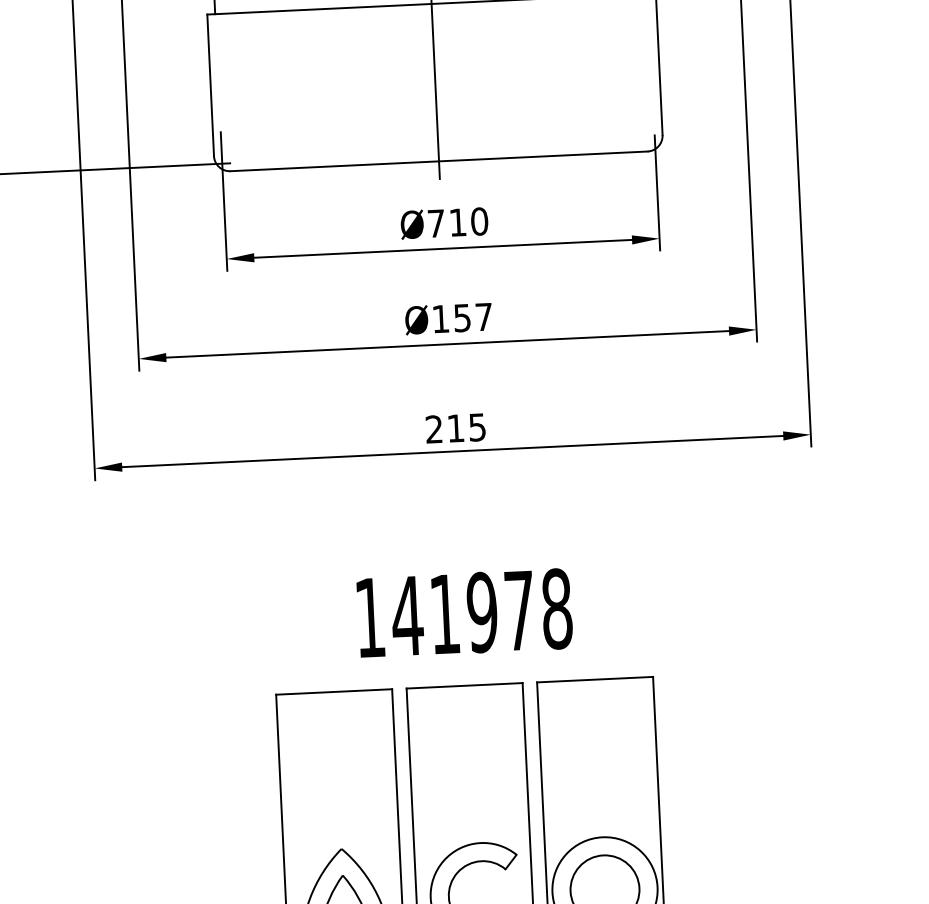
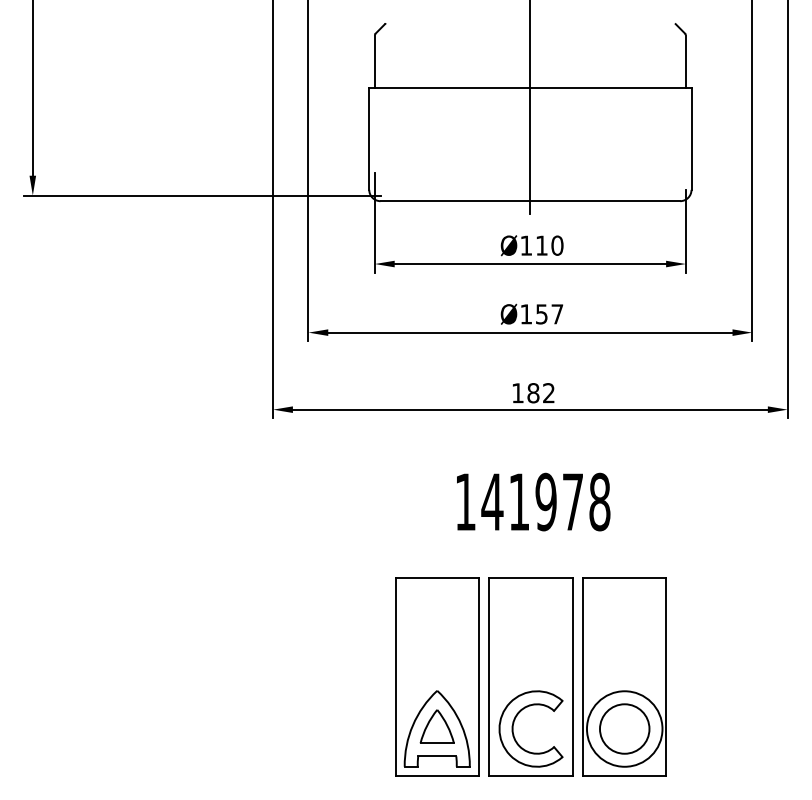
text: (436, 223) -> (526, 245), Ø710 -> Ø110
text: (456, 428) -> (533, 393), 215 -> 182
text: (464, 612) -> (533, 501), moved

